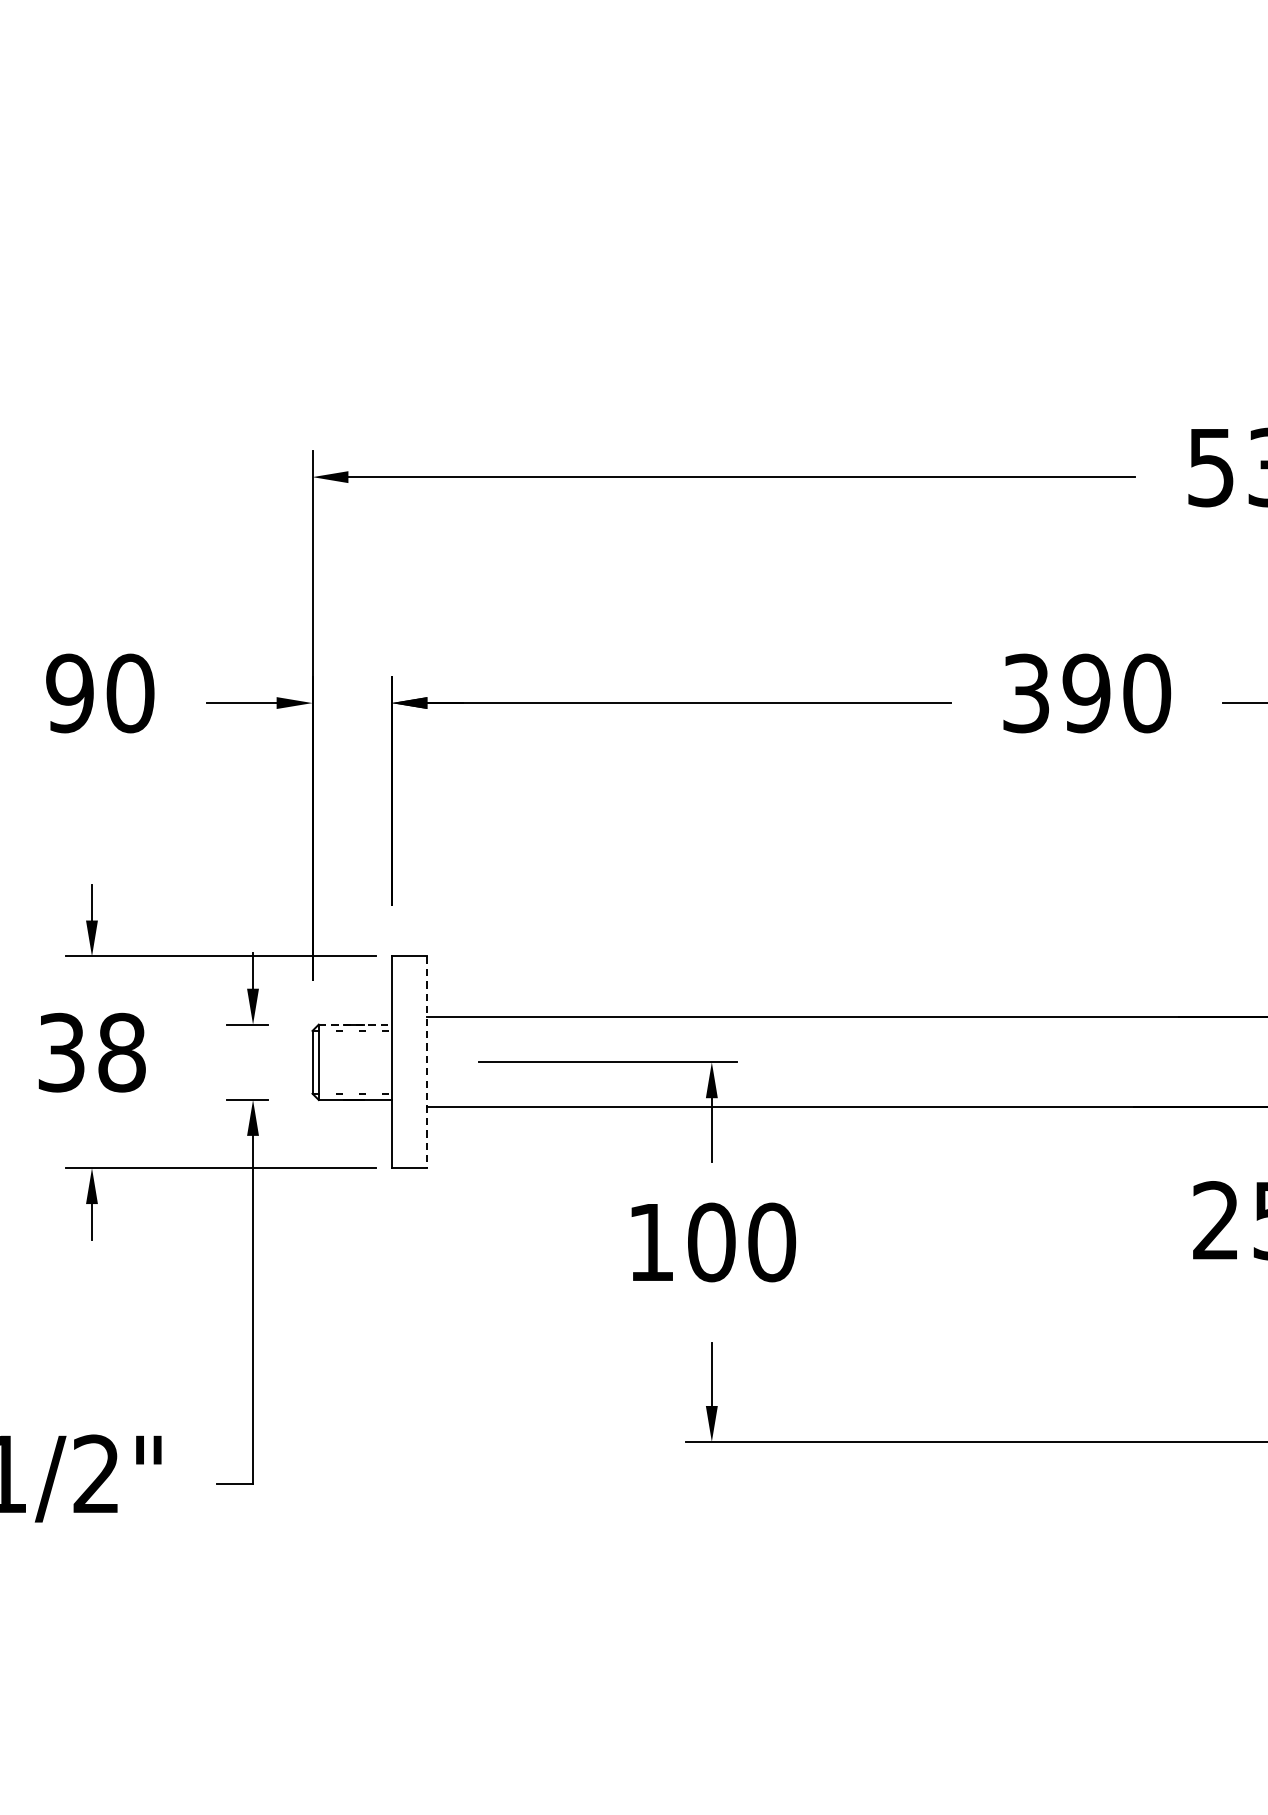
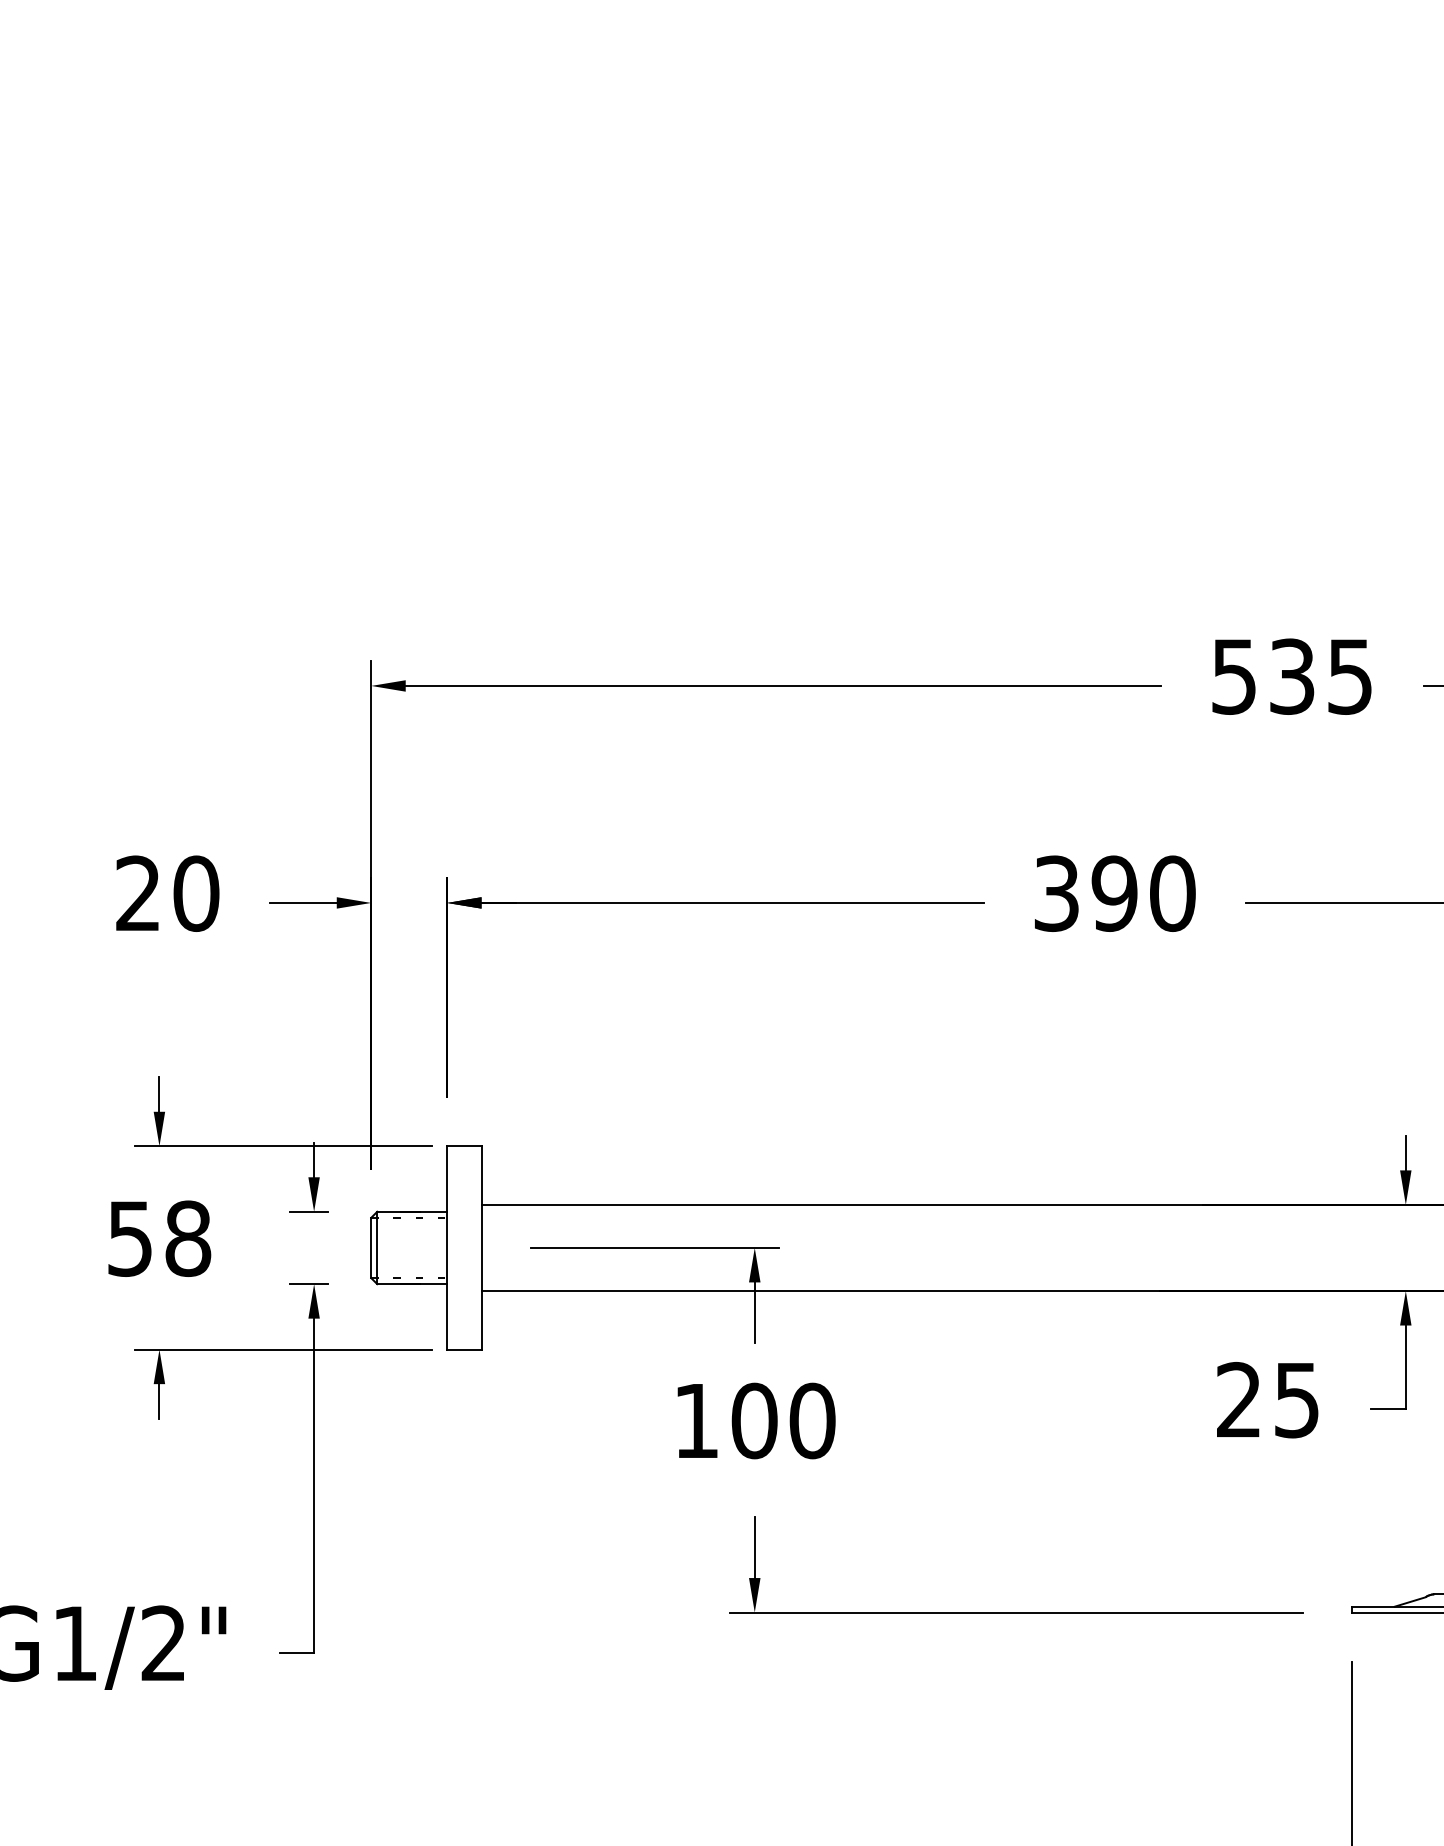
text: (70, 693) -> (138, 893), 90 -> 20
line: (355, 1024) -> (412, 1211), dashed -> solid
text: (61, 1052) -> (130, 1238), 38 -> 58
line: (427, 1061) -> (481, 1247), dashed -> solid

